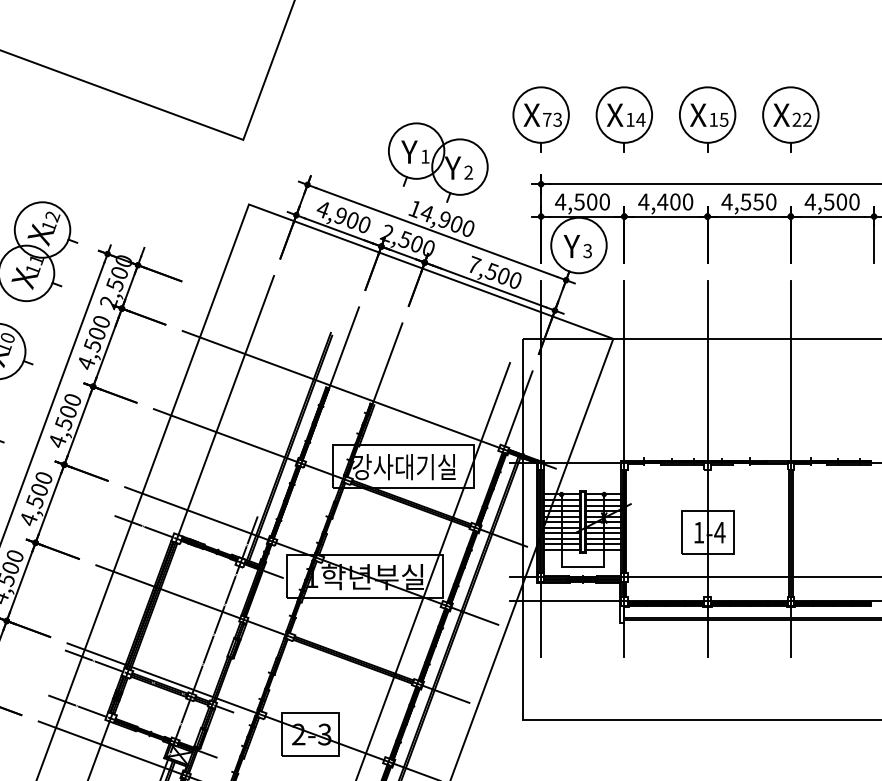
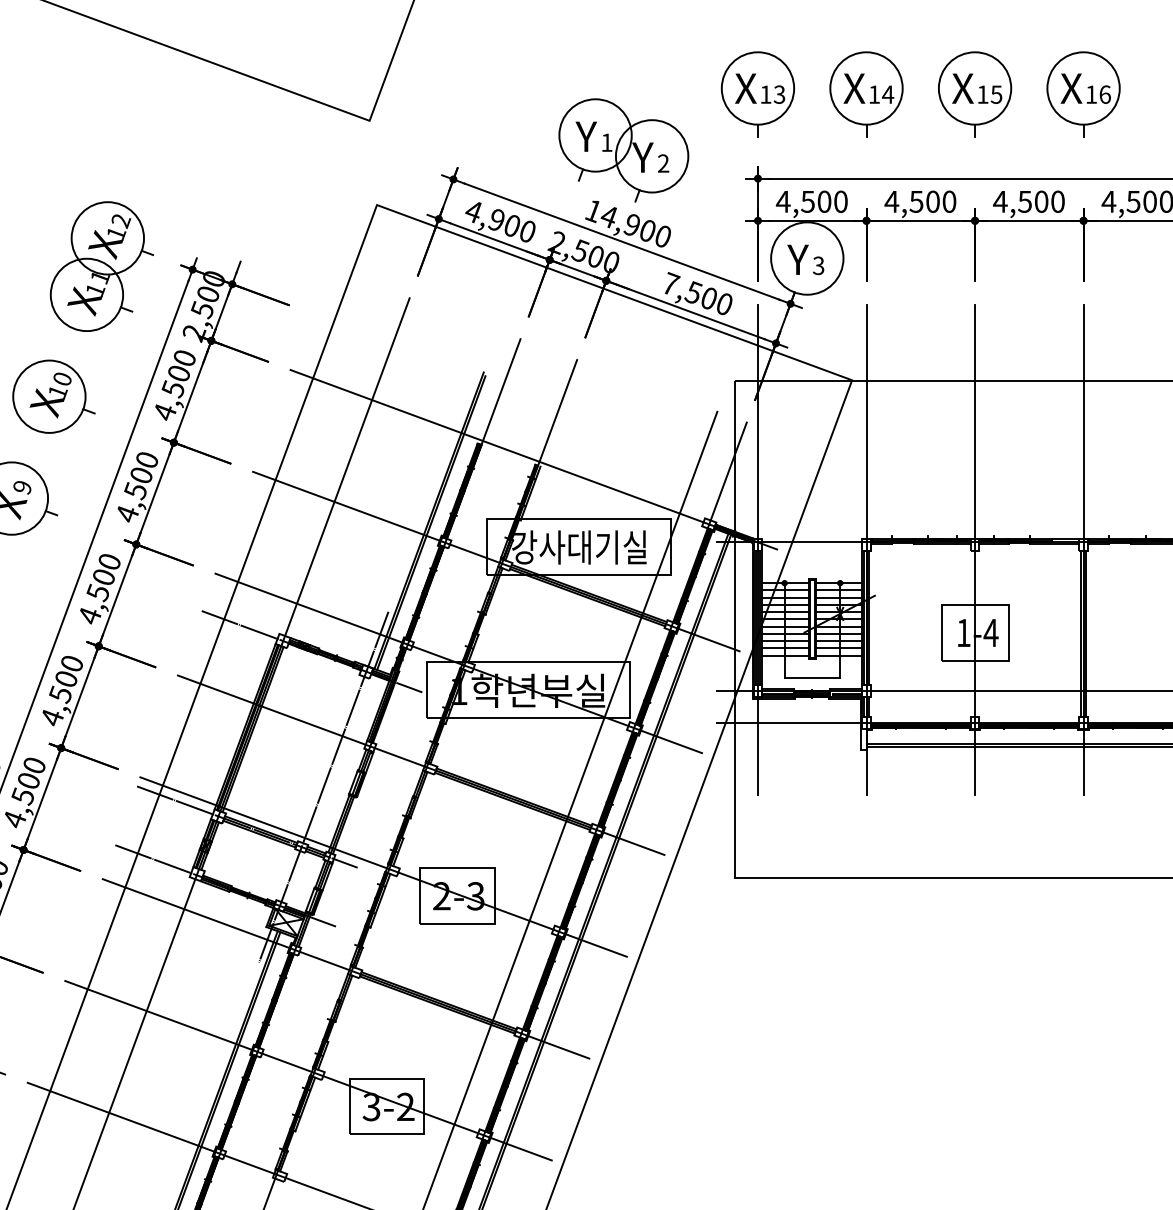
text: (546, 119) -> (765, 94), 73 -> 13
text: (801, 119) -> (1097, 94), 22 -> 16
text: (662, 201) -> (916, 201), 4,400 -> 4,500
text: (758, 201) -> (1041, 201), 4,550 -> 4,500

